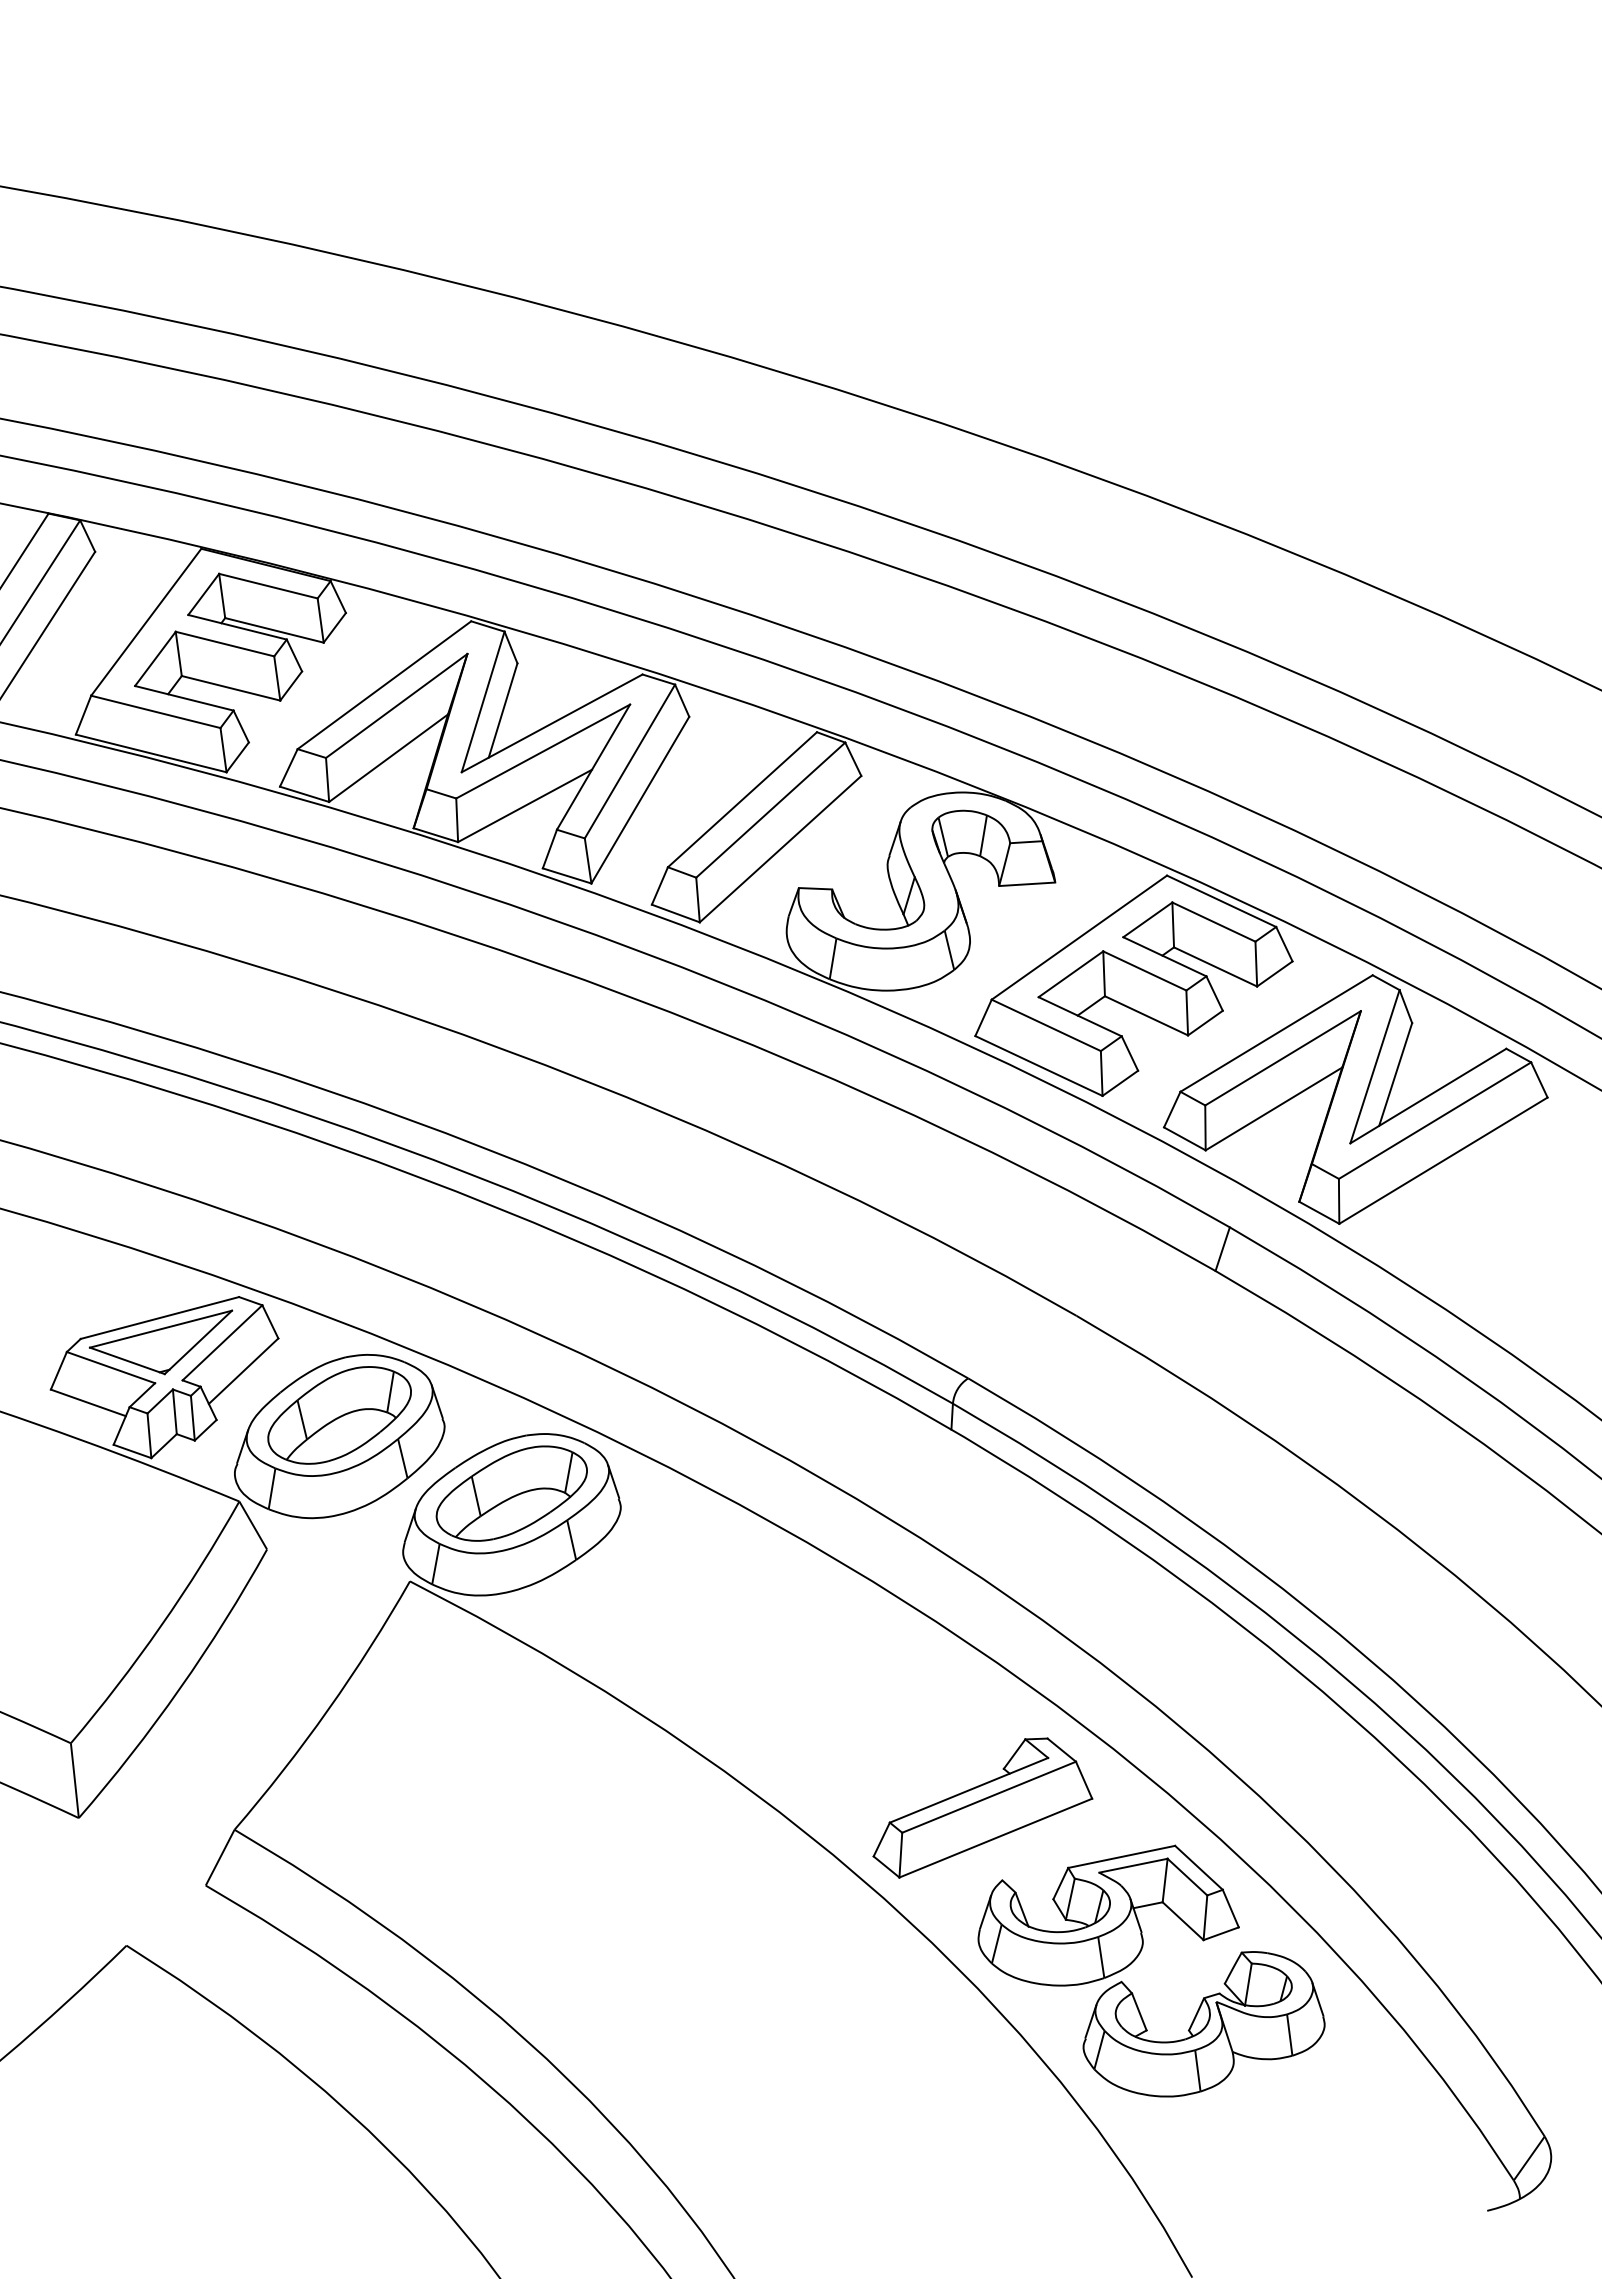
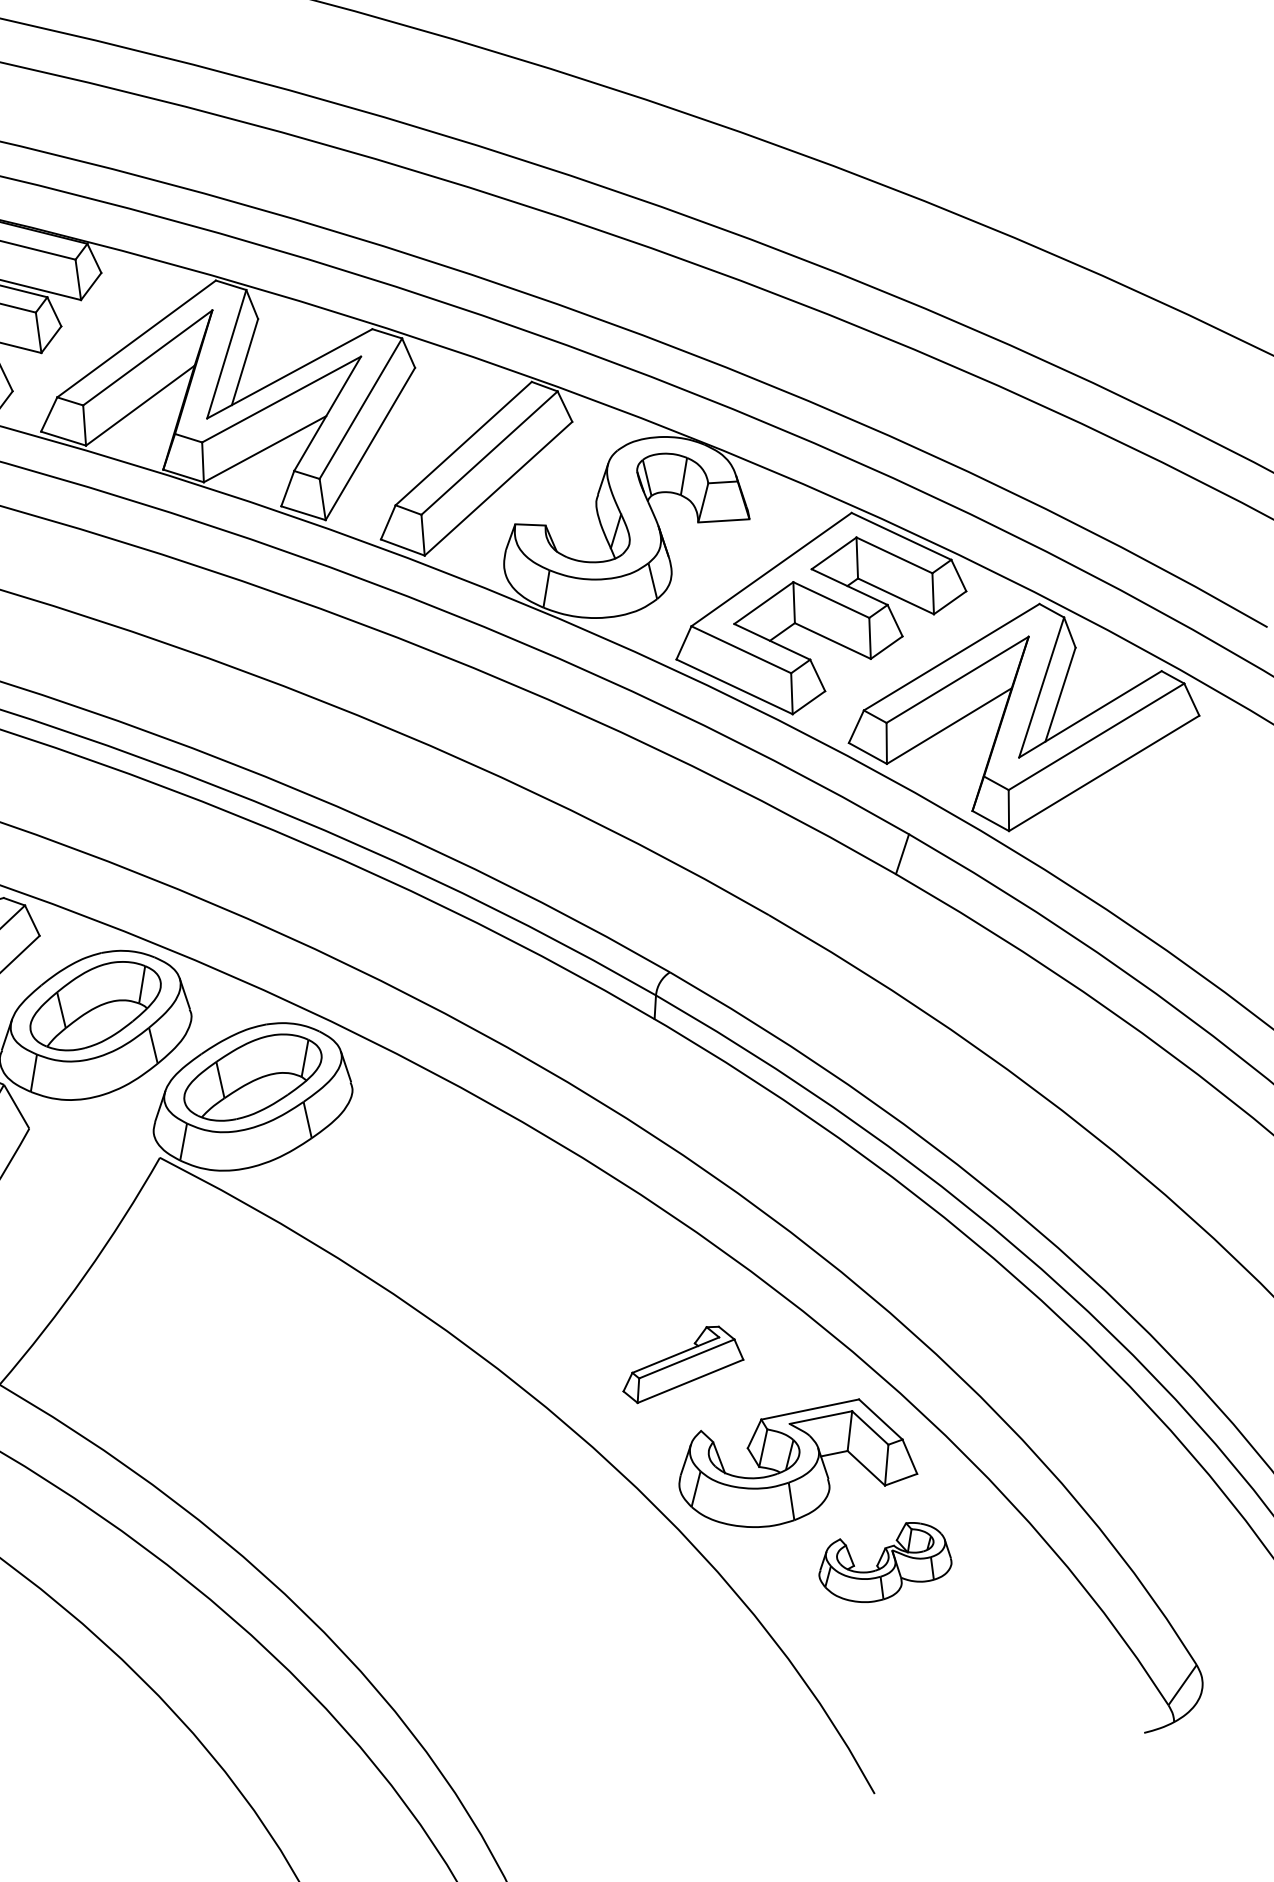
part: (982, 1807) -> (683, 1364), size x0.6
part: (1203, 2024) -> (884, 1562), size x0.6

